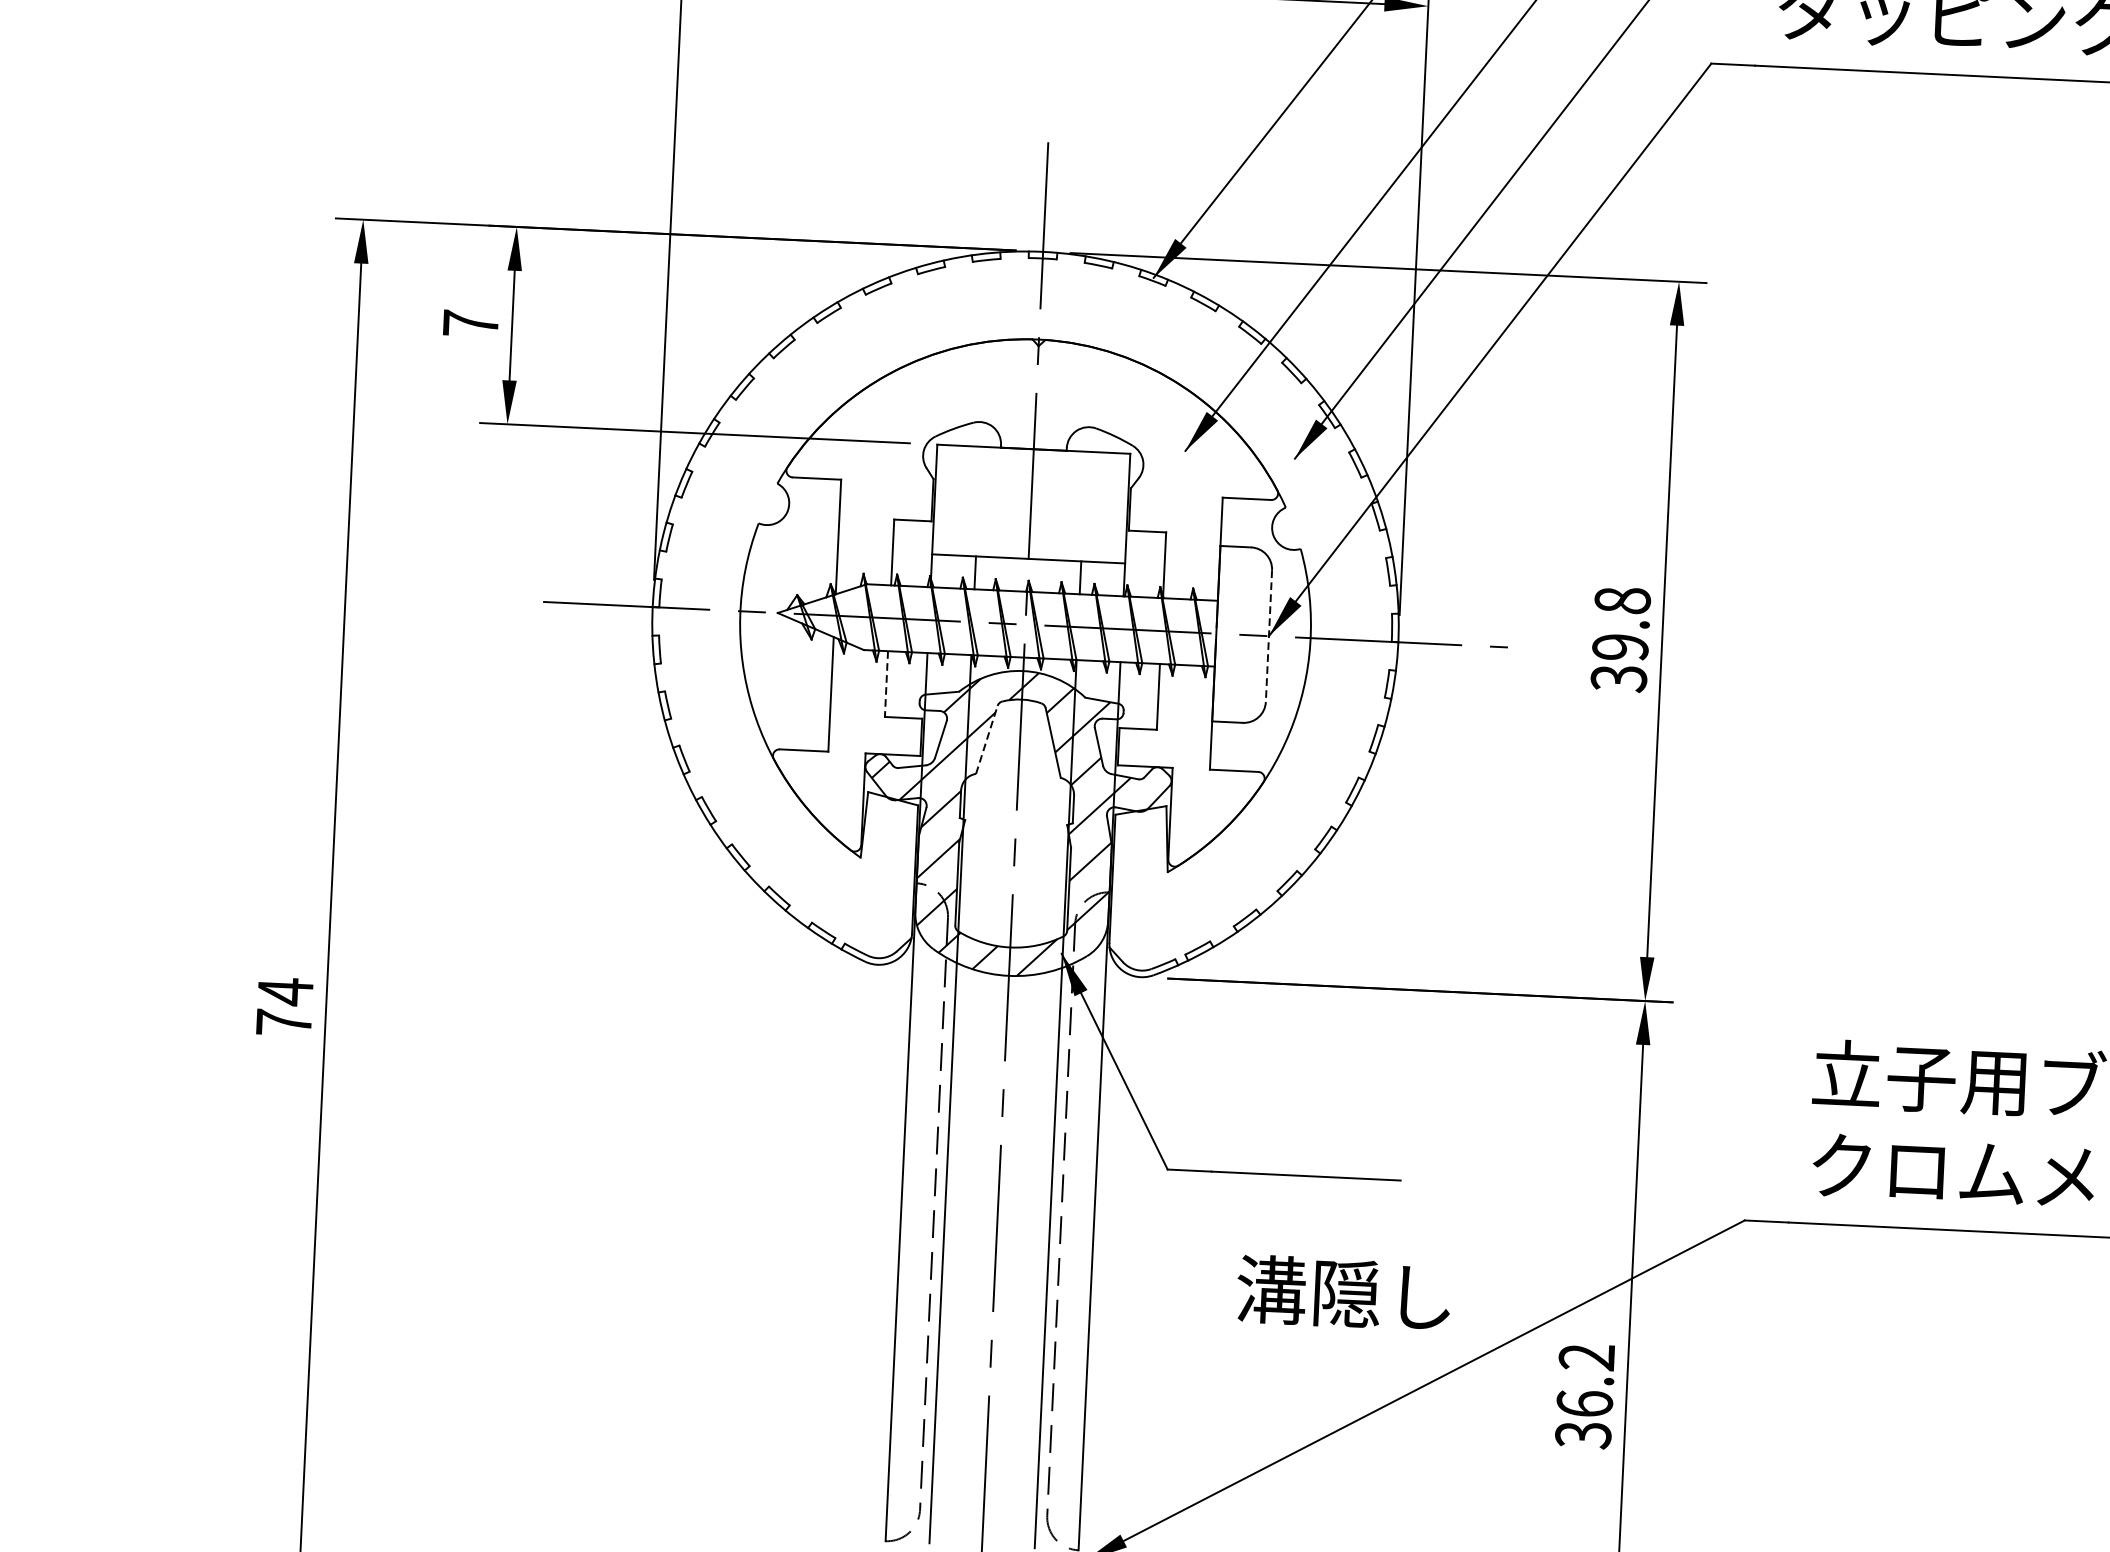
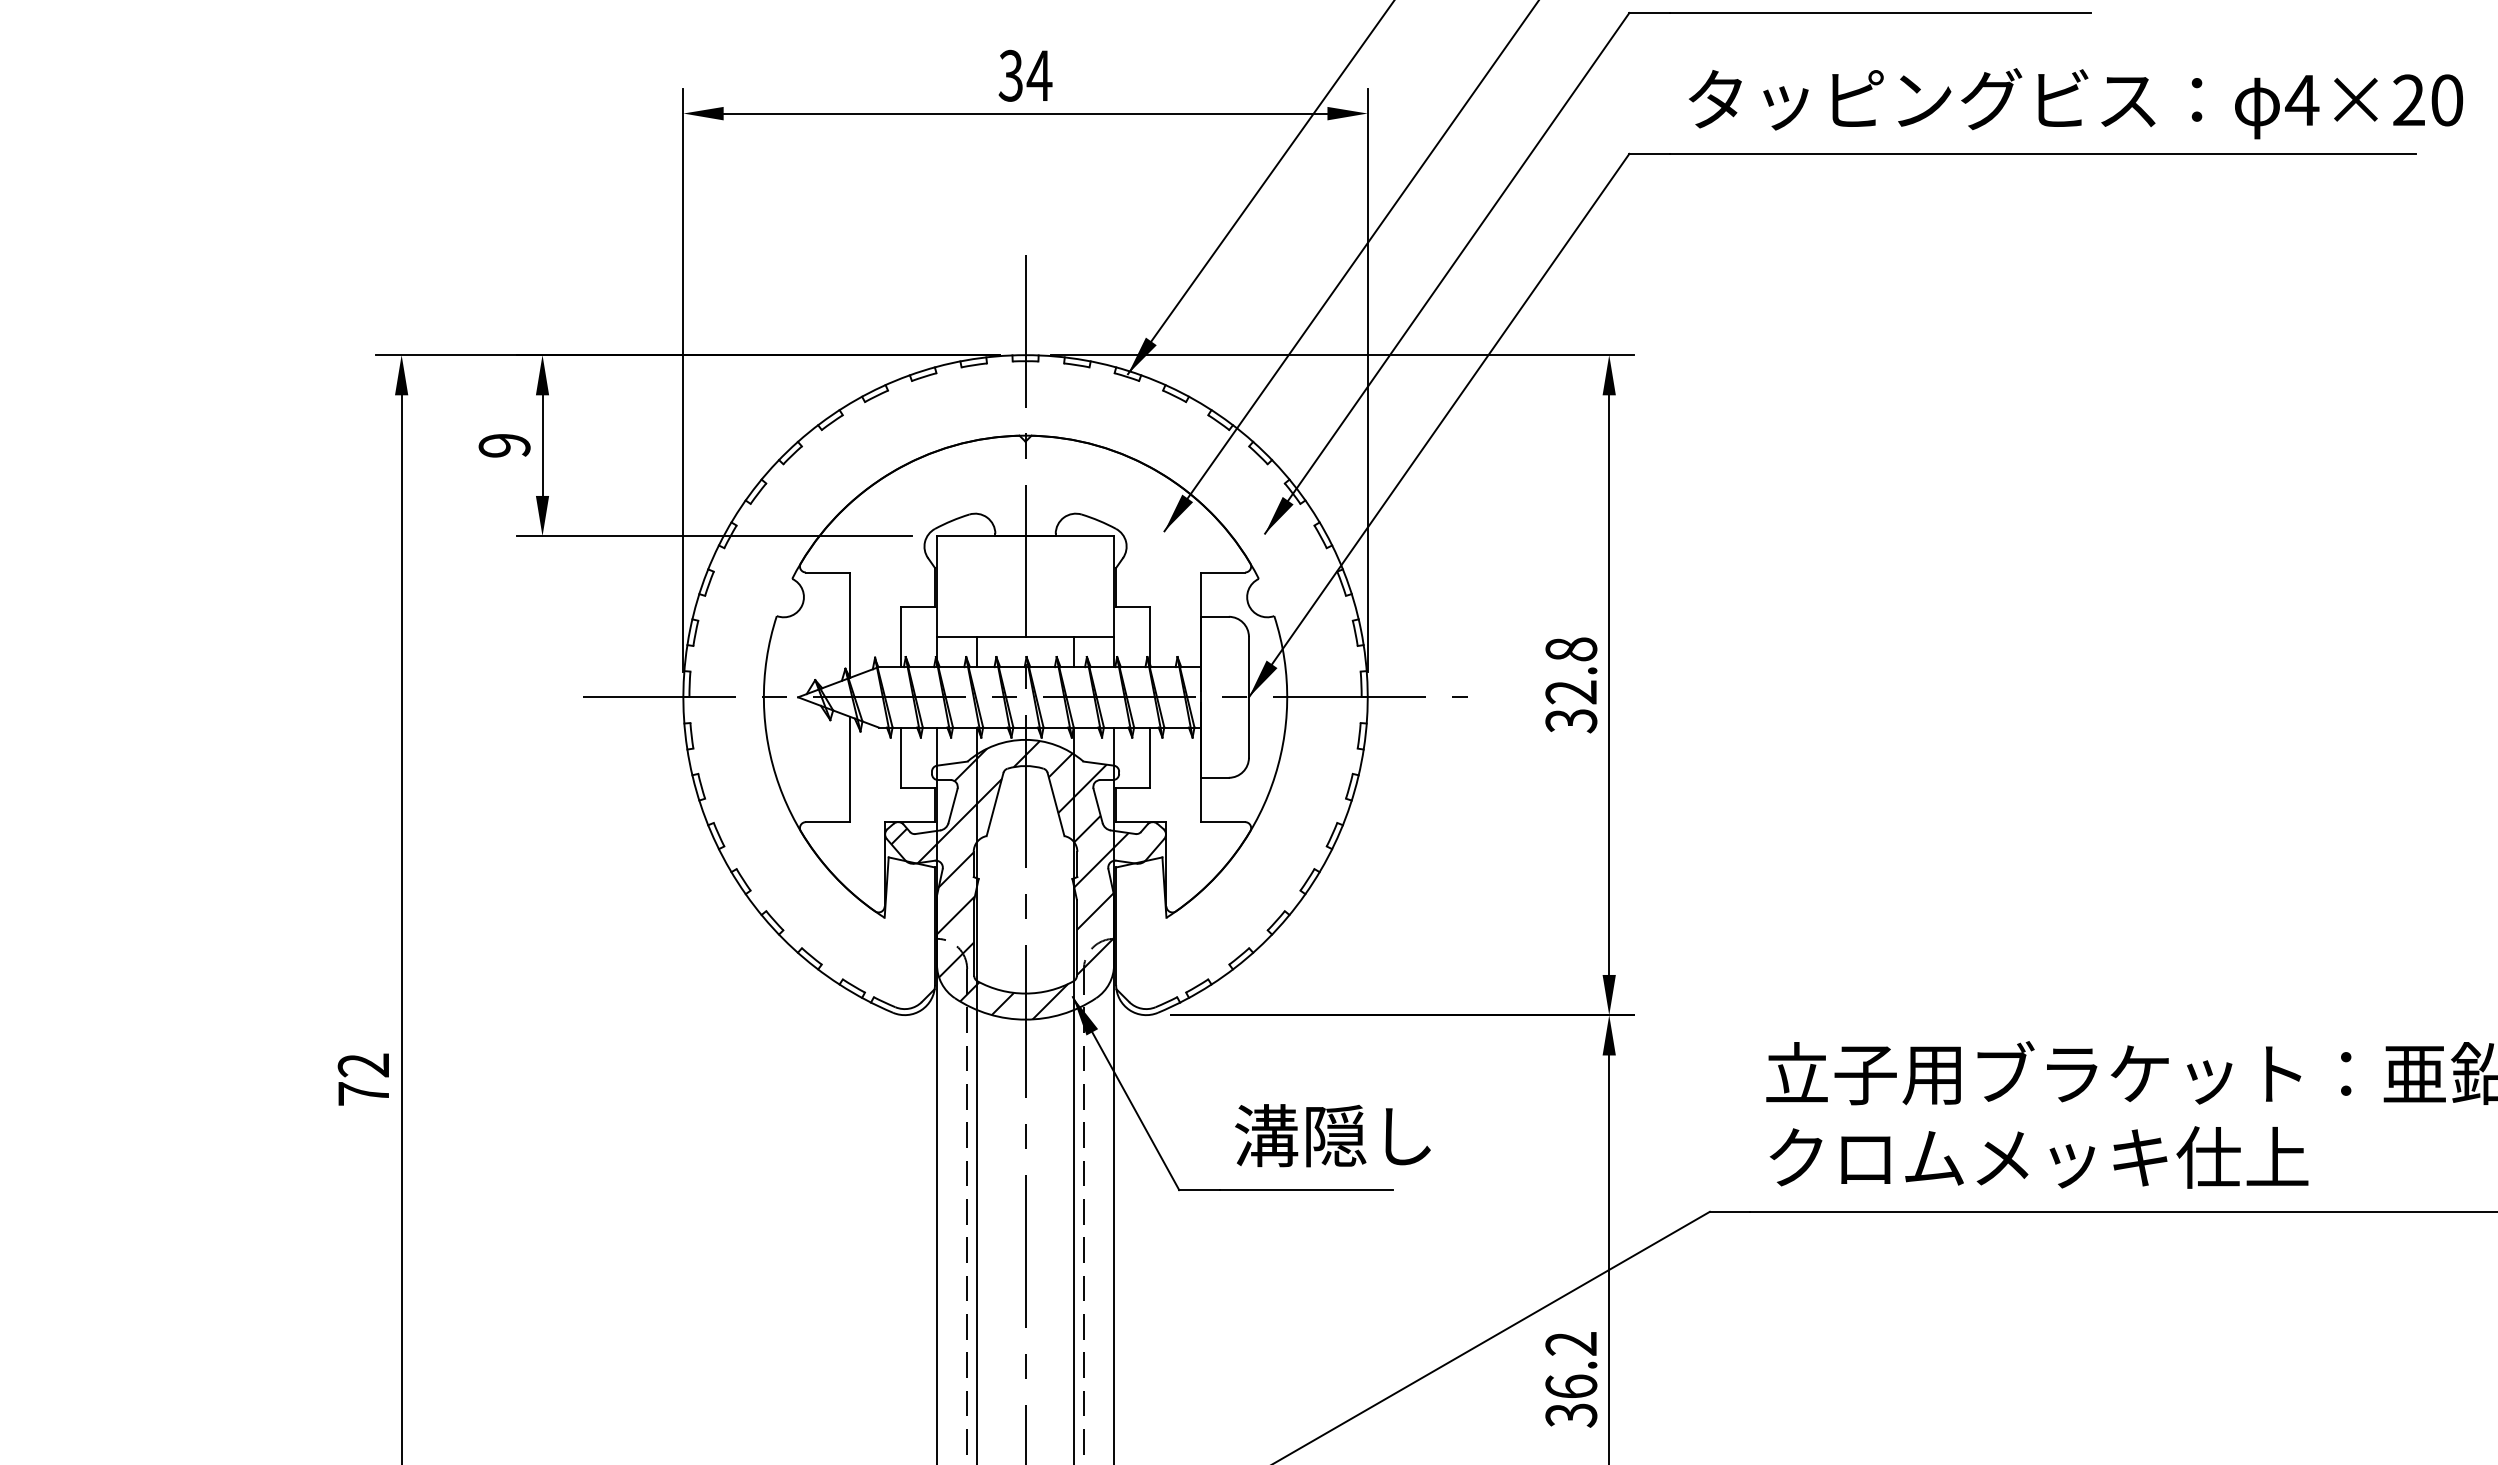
text: (470, 323) -> (504, 445), 7 -> 9
line: (1268, 636) -> (1248, 697), dashed -> solid
text: (1620, 647) -> (1571, 692), 39.8 -> 32.8
line: (886, 684) -> (900, 758), dashed -> solid
line: (987, 739) -> (995, 804), dashed -> solid
text: (284, 991) -> (362, 1065), 74 -> 72
text: (1343, 1292) -> (1332, 1135), moved

